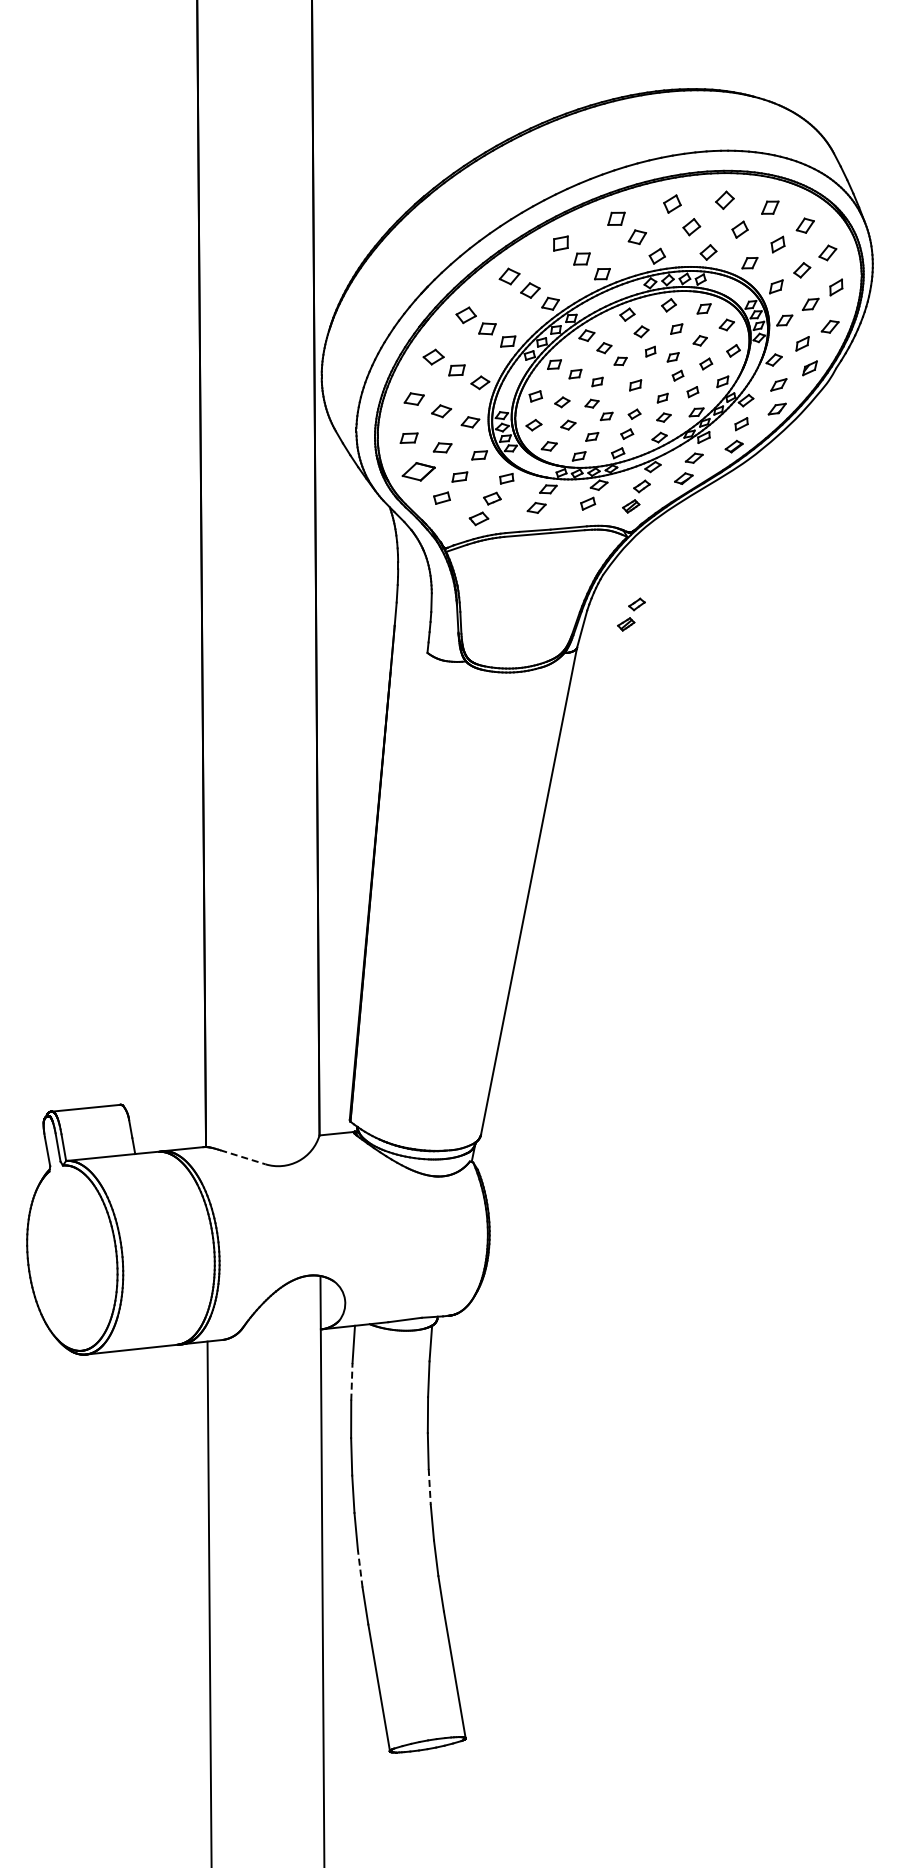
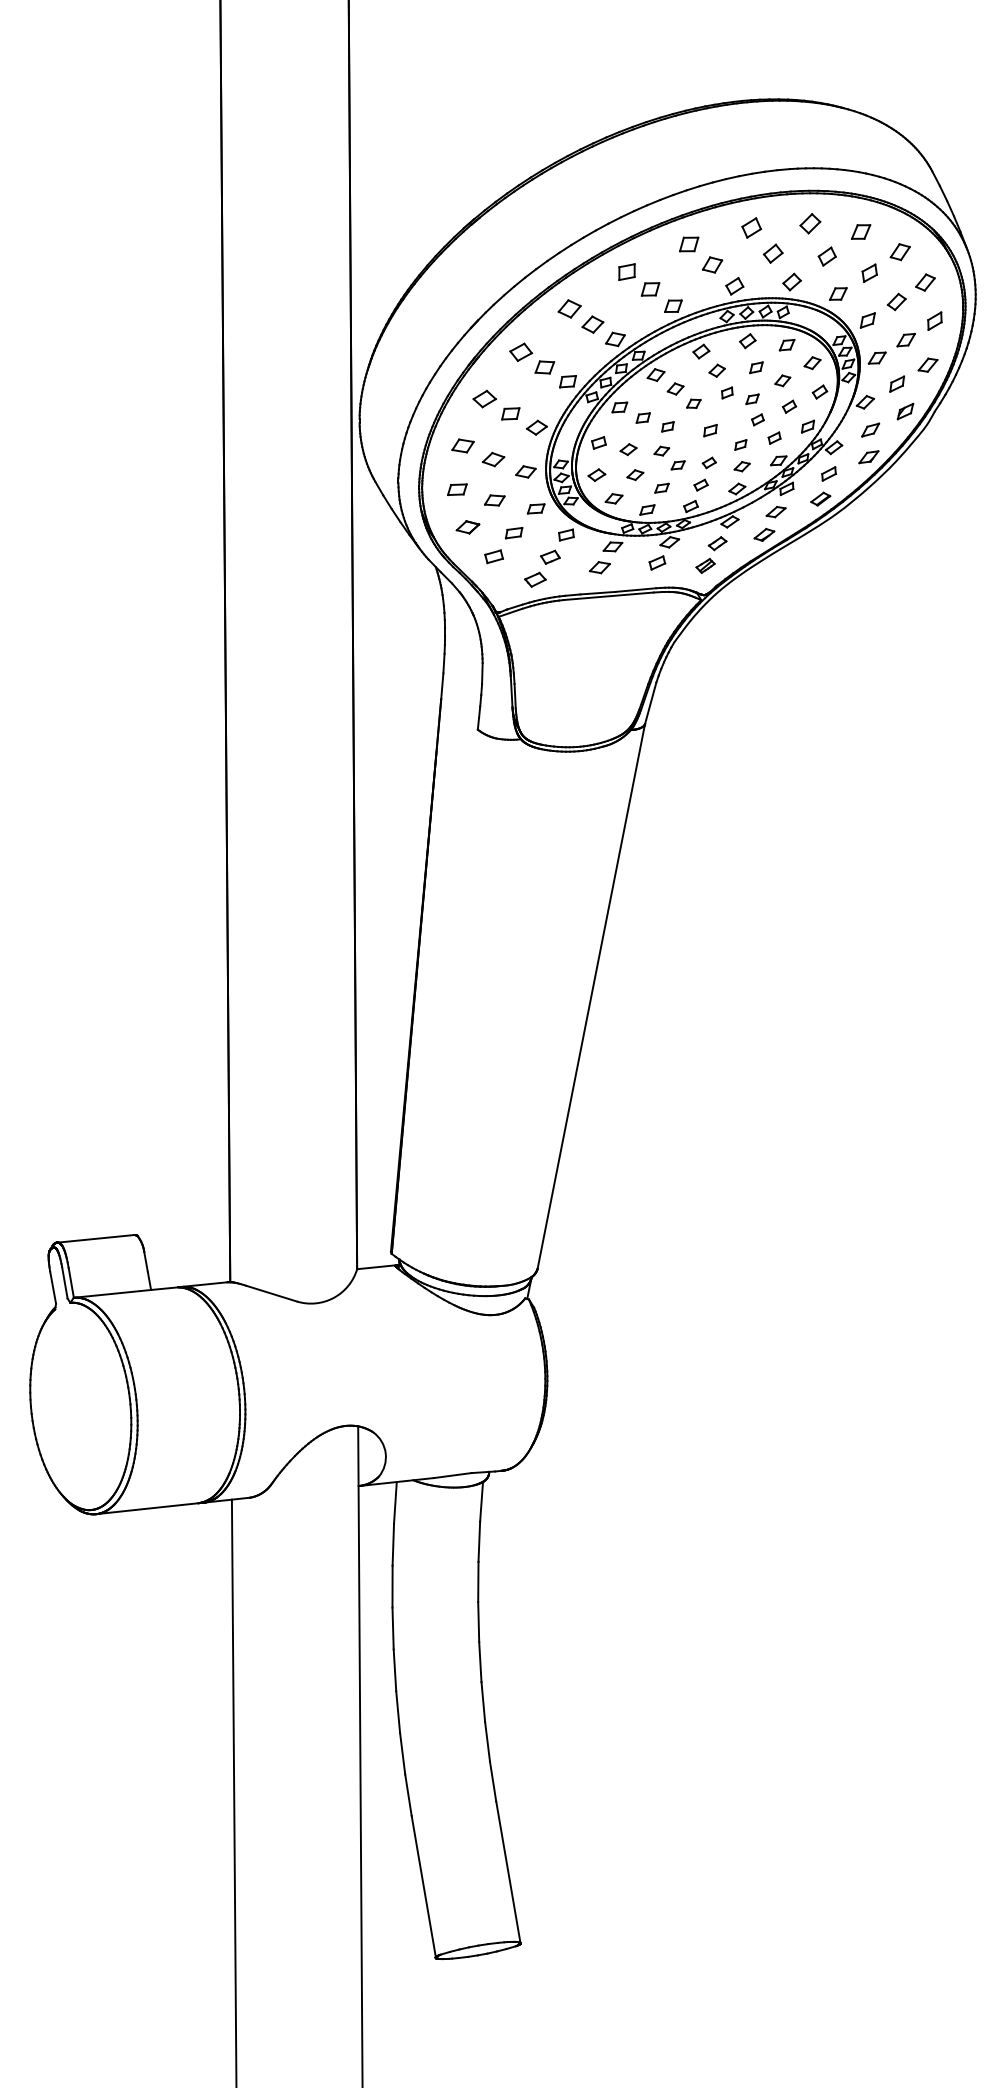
part: (418, 471) -> (467, 526), size x0.62
part: (631, 614) -> (705, 686), removed
line: (242, 1157) -> (271, 1293), dashed -> solid
line: (351, 1381) -> (392, 1544), dashed -> solid
line: (429, 1486) -> (480, 1661), dashed -> solid
line: (360, 1568) -> (402, 1753), dashed -> solid

